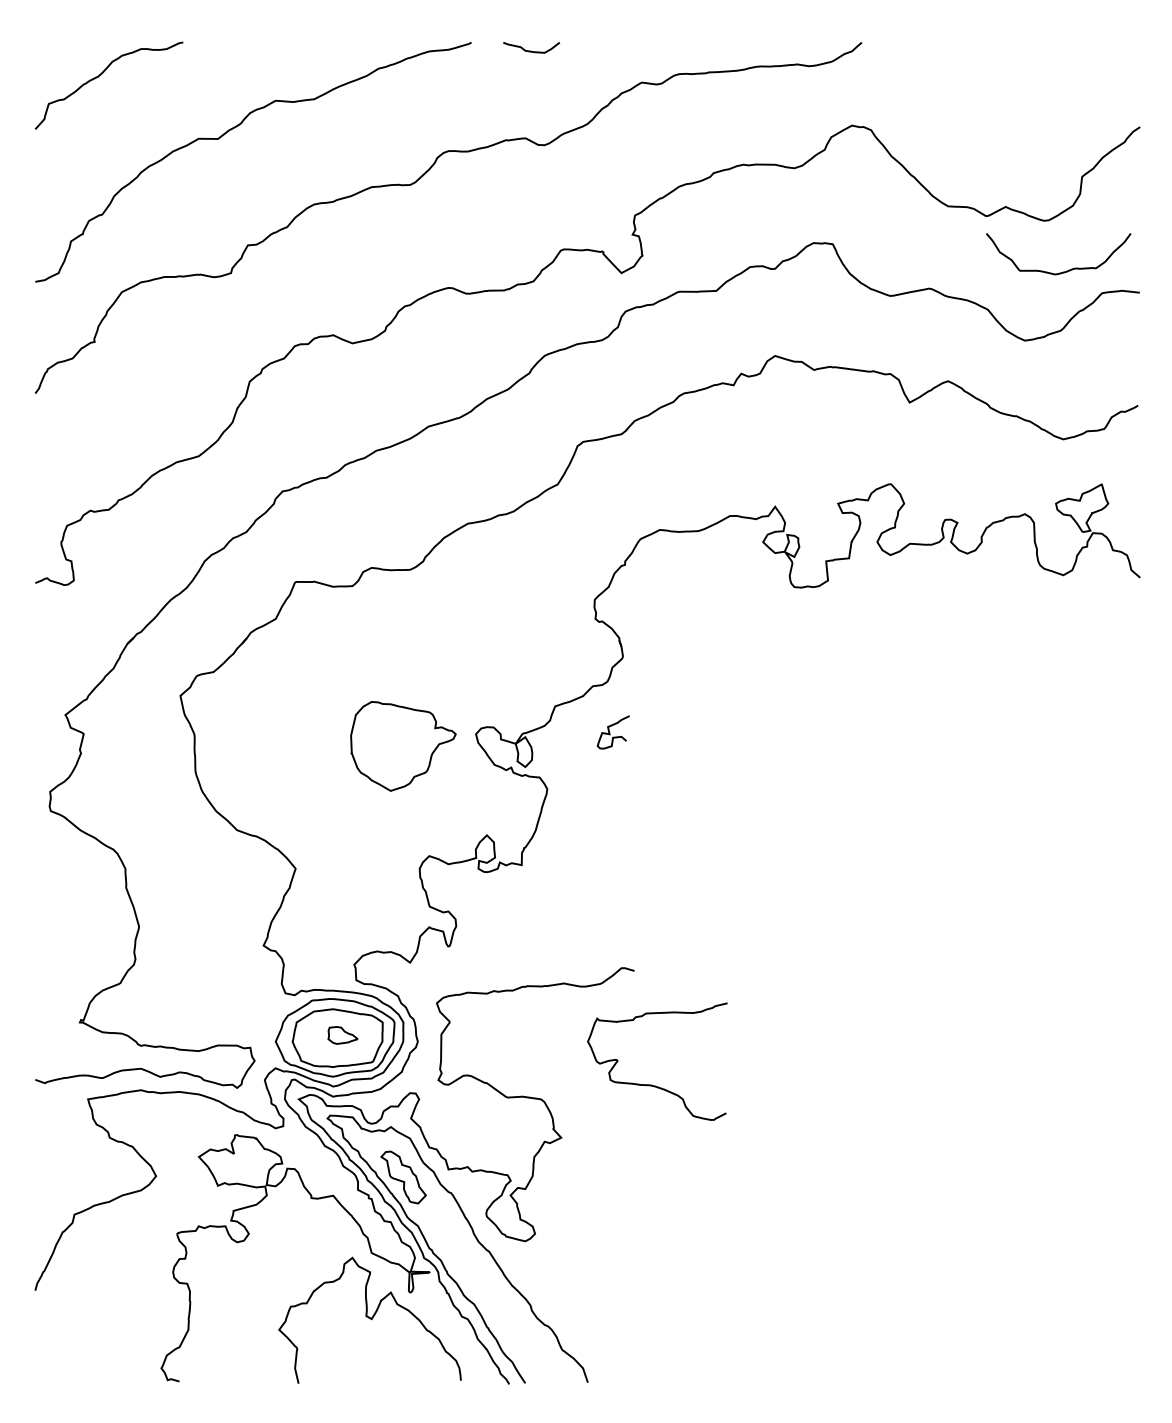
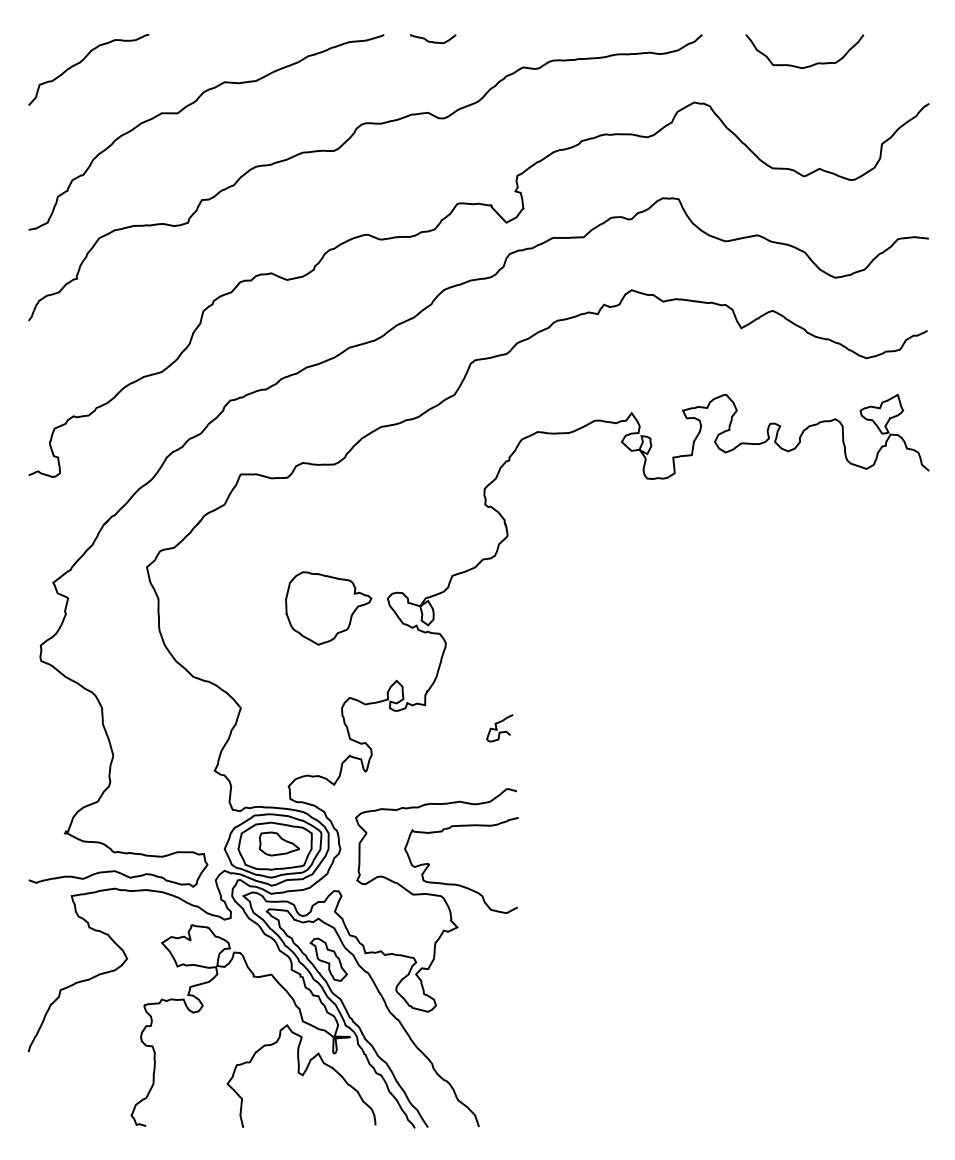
curve: (1063, 271) -> (808, 65), moved
curve: (610, 732) -> (497, 728), moved
part: (342, 1035) -> (279, 844), size x1.67
curve: (651, 1084) -> (456, 883), moved

